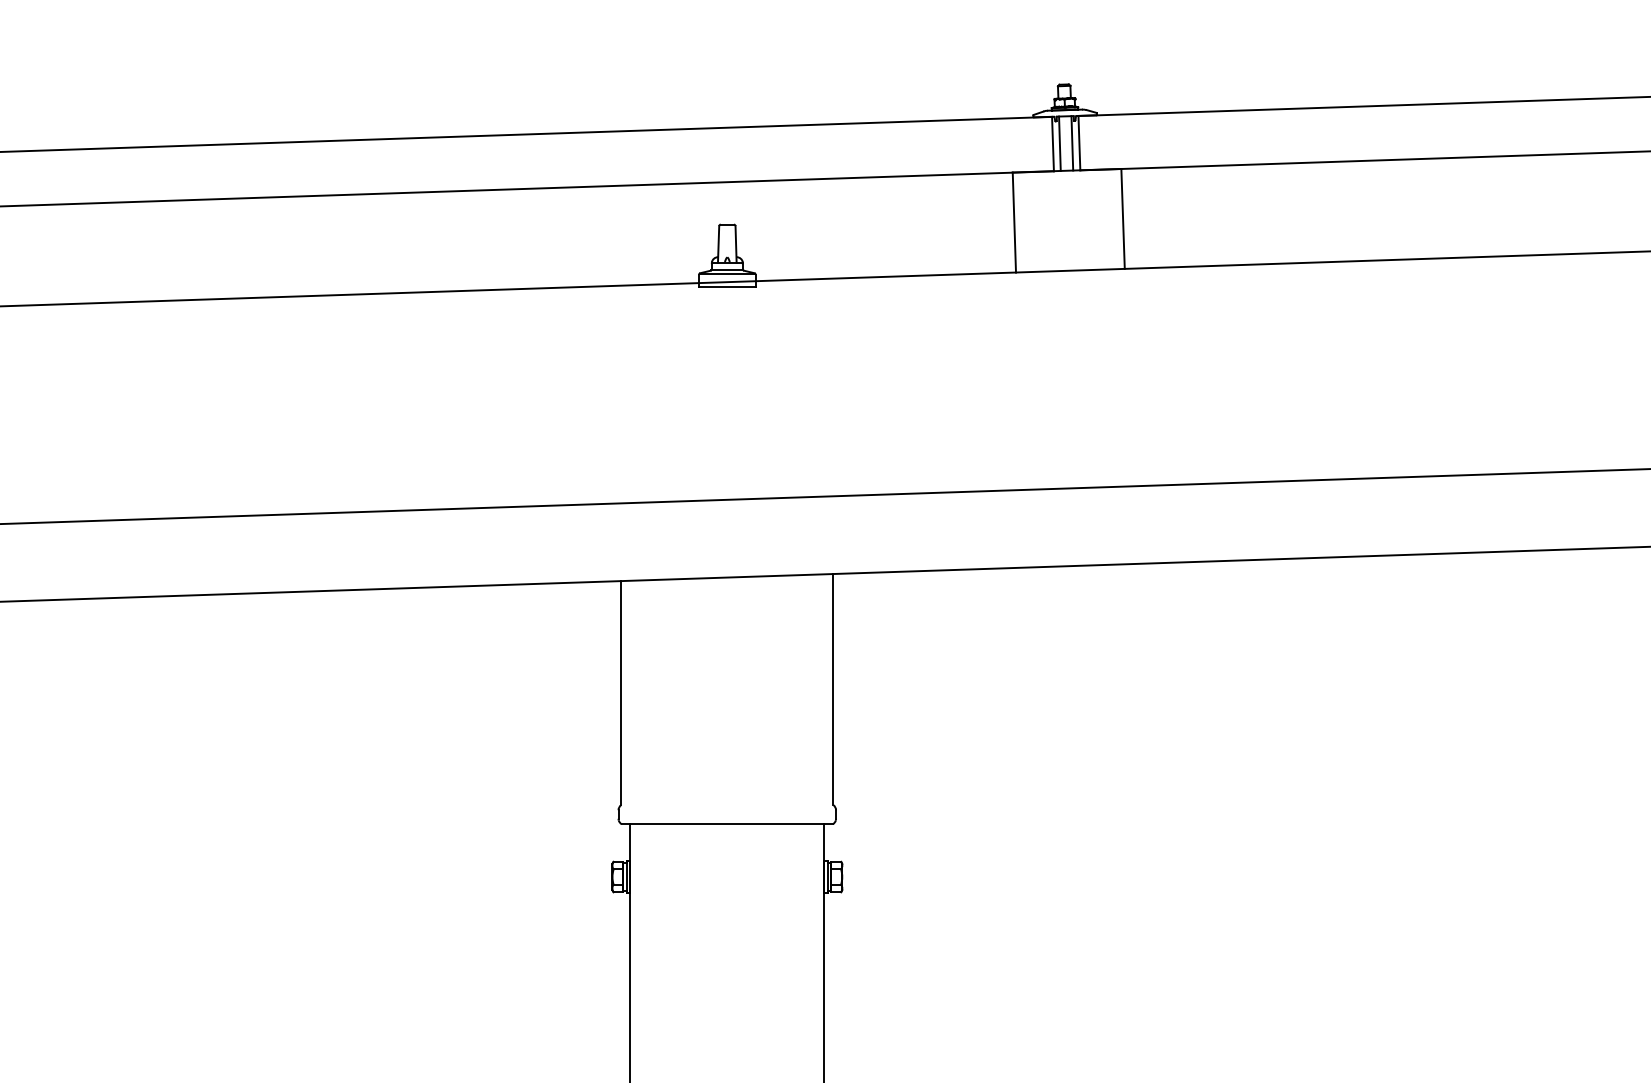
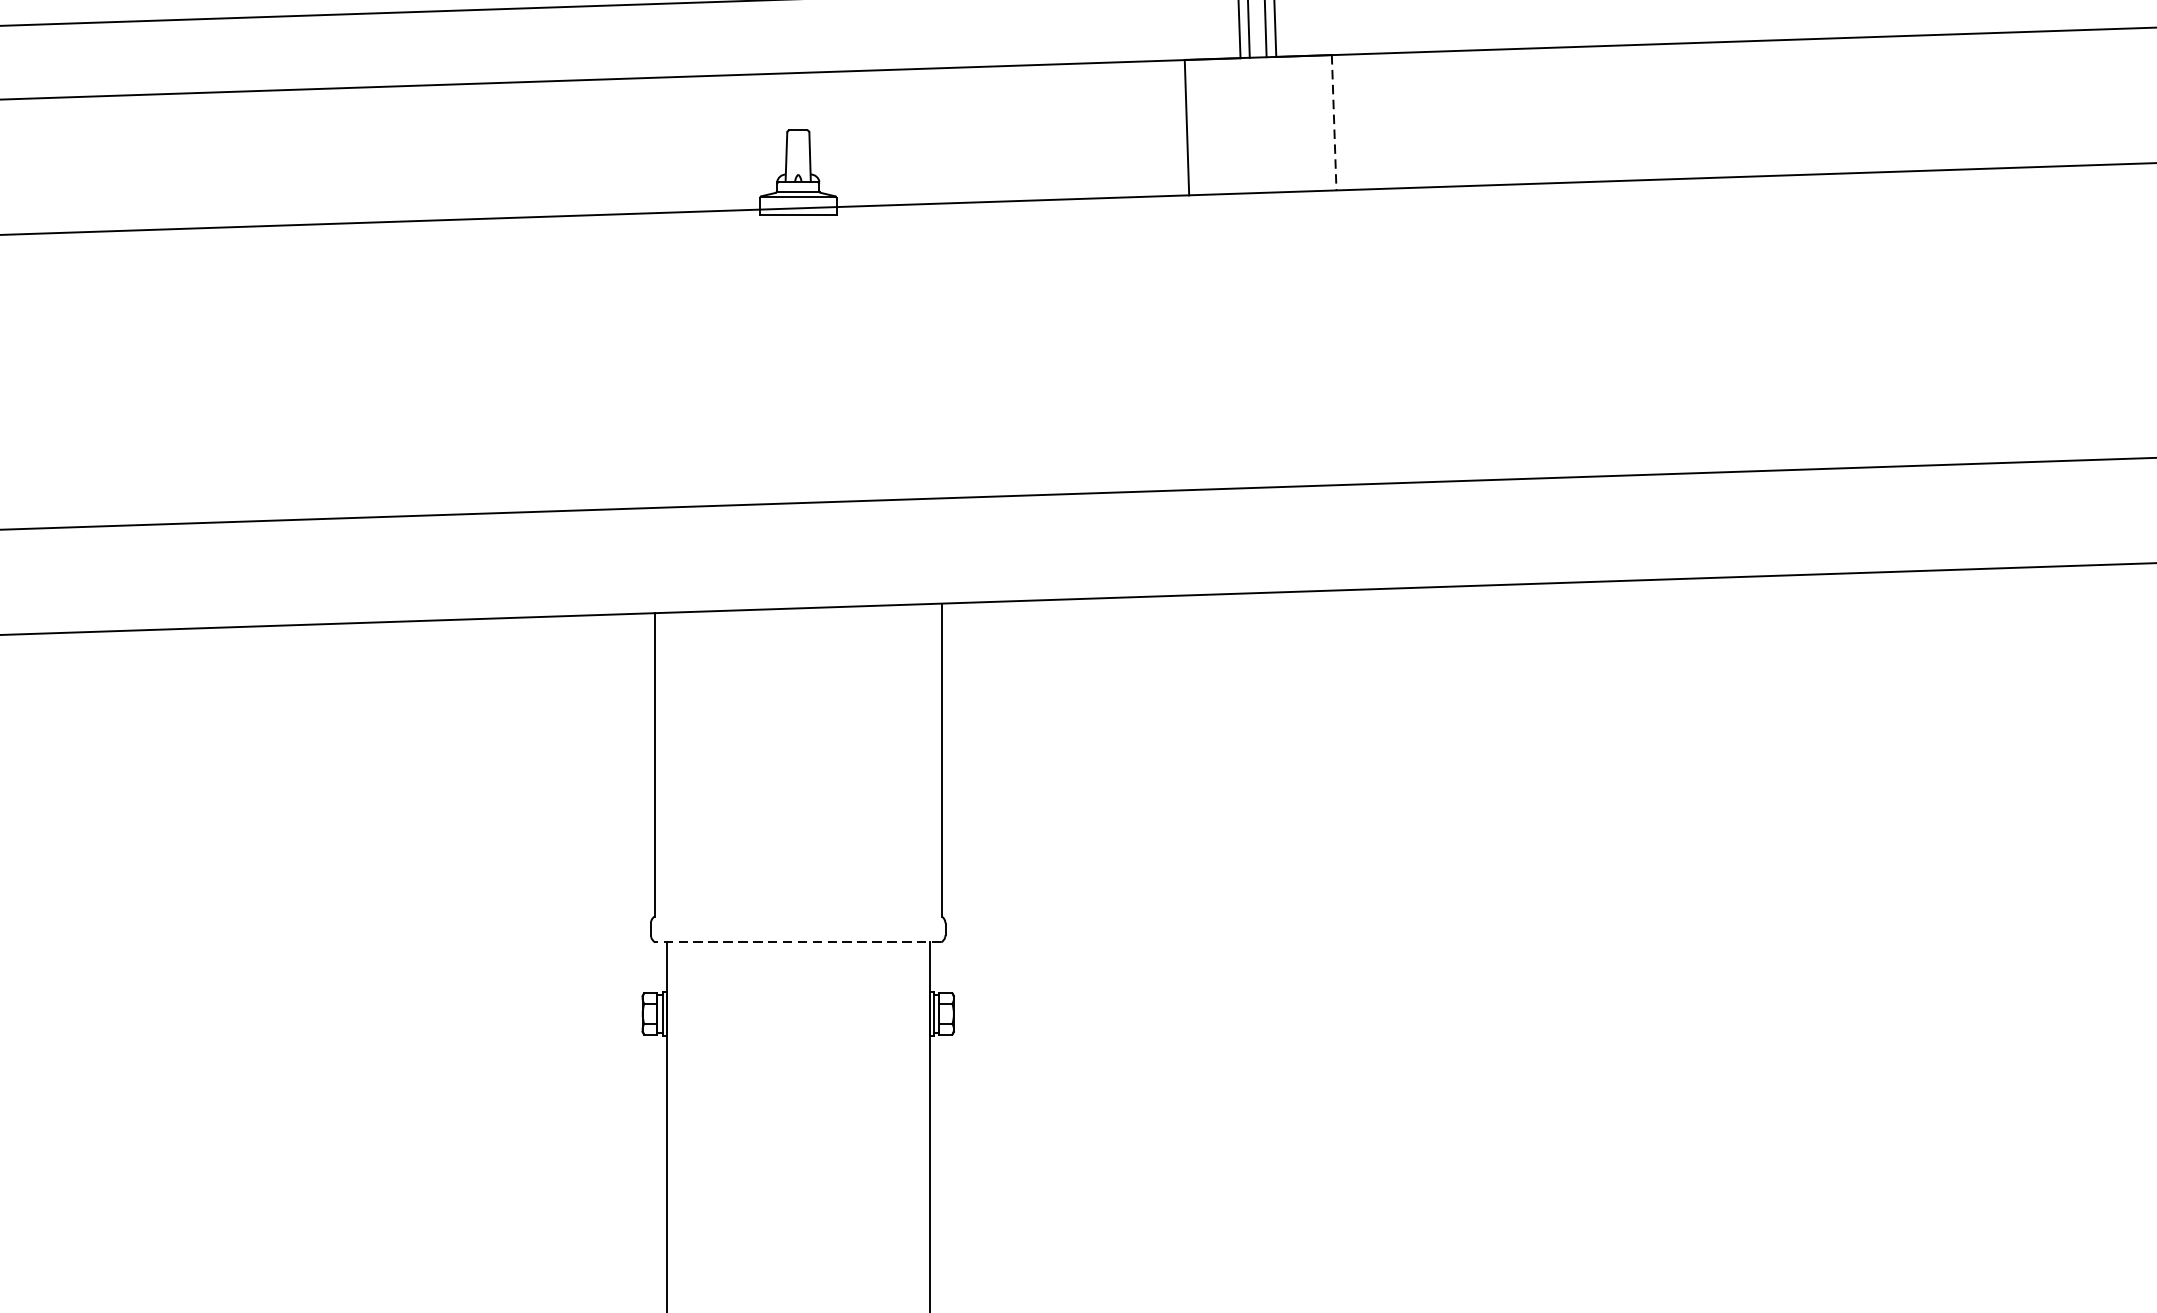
line: (1123, 218) -> (1334, 122), solid -> dashed
line: (727, 824) -> (798, 942), solid -> dashed

